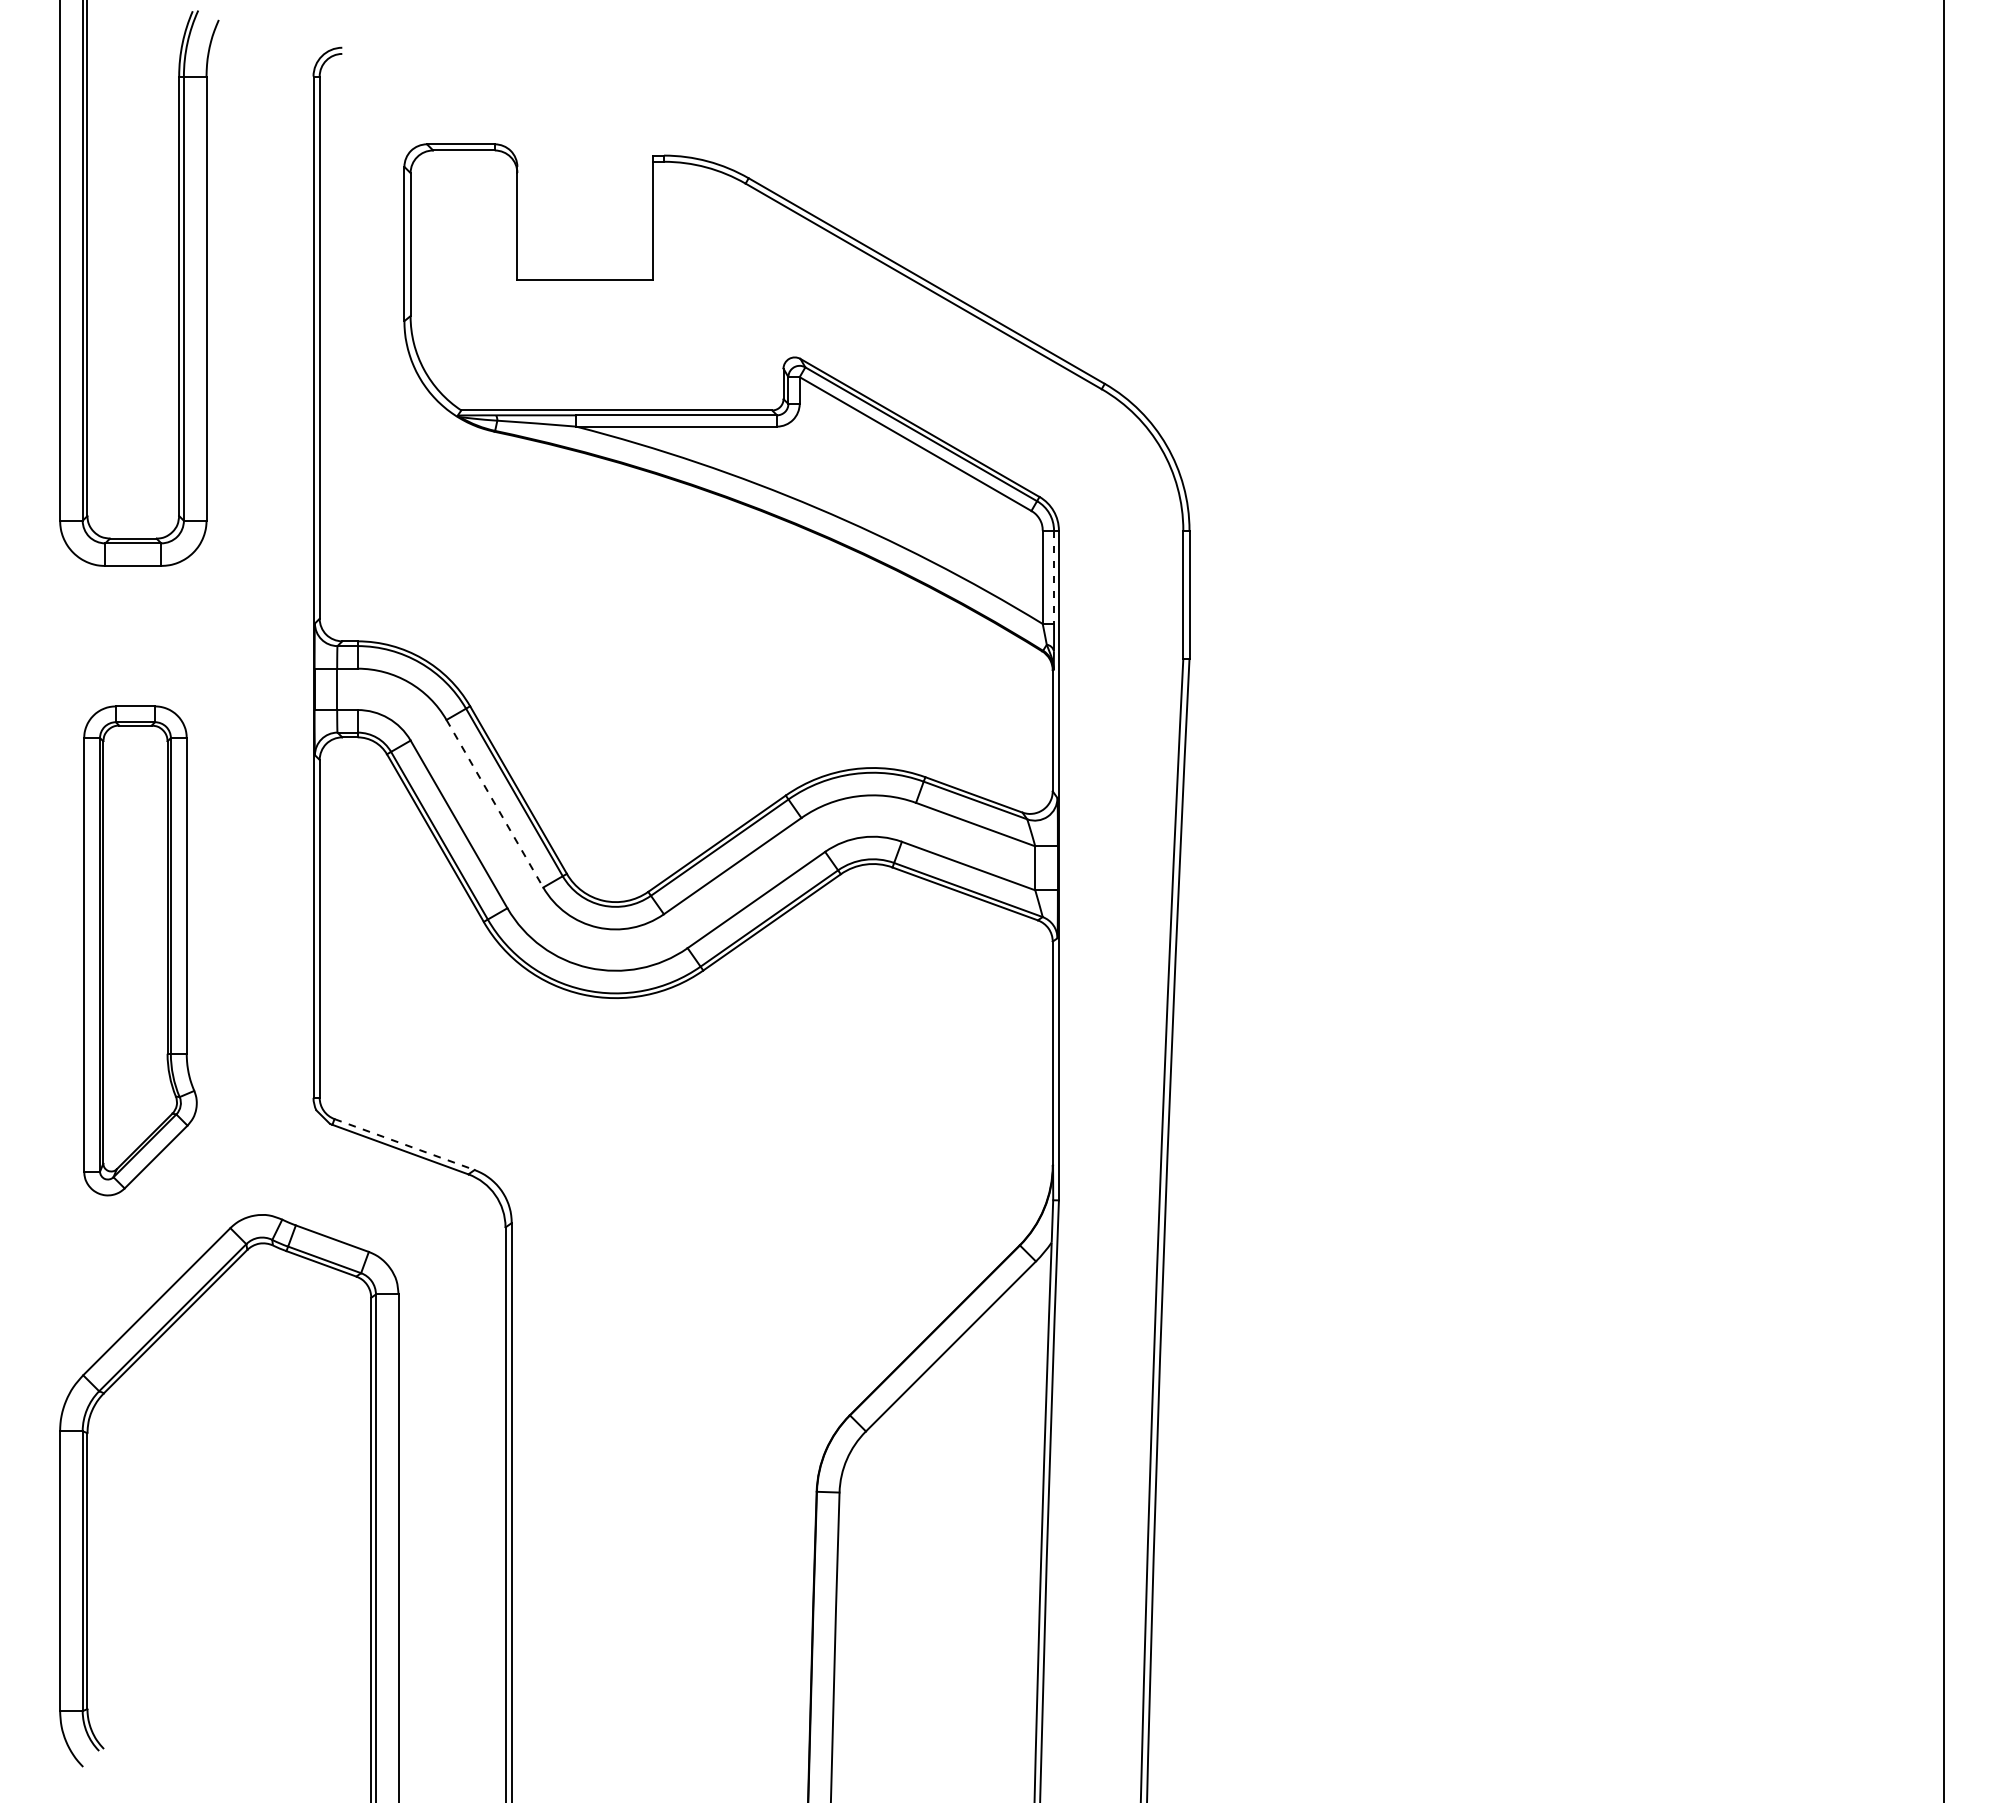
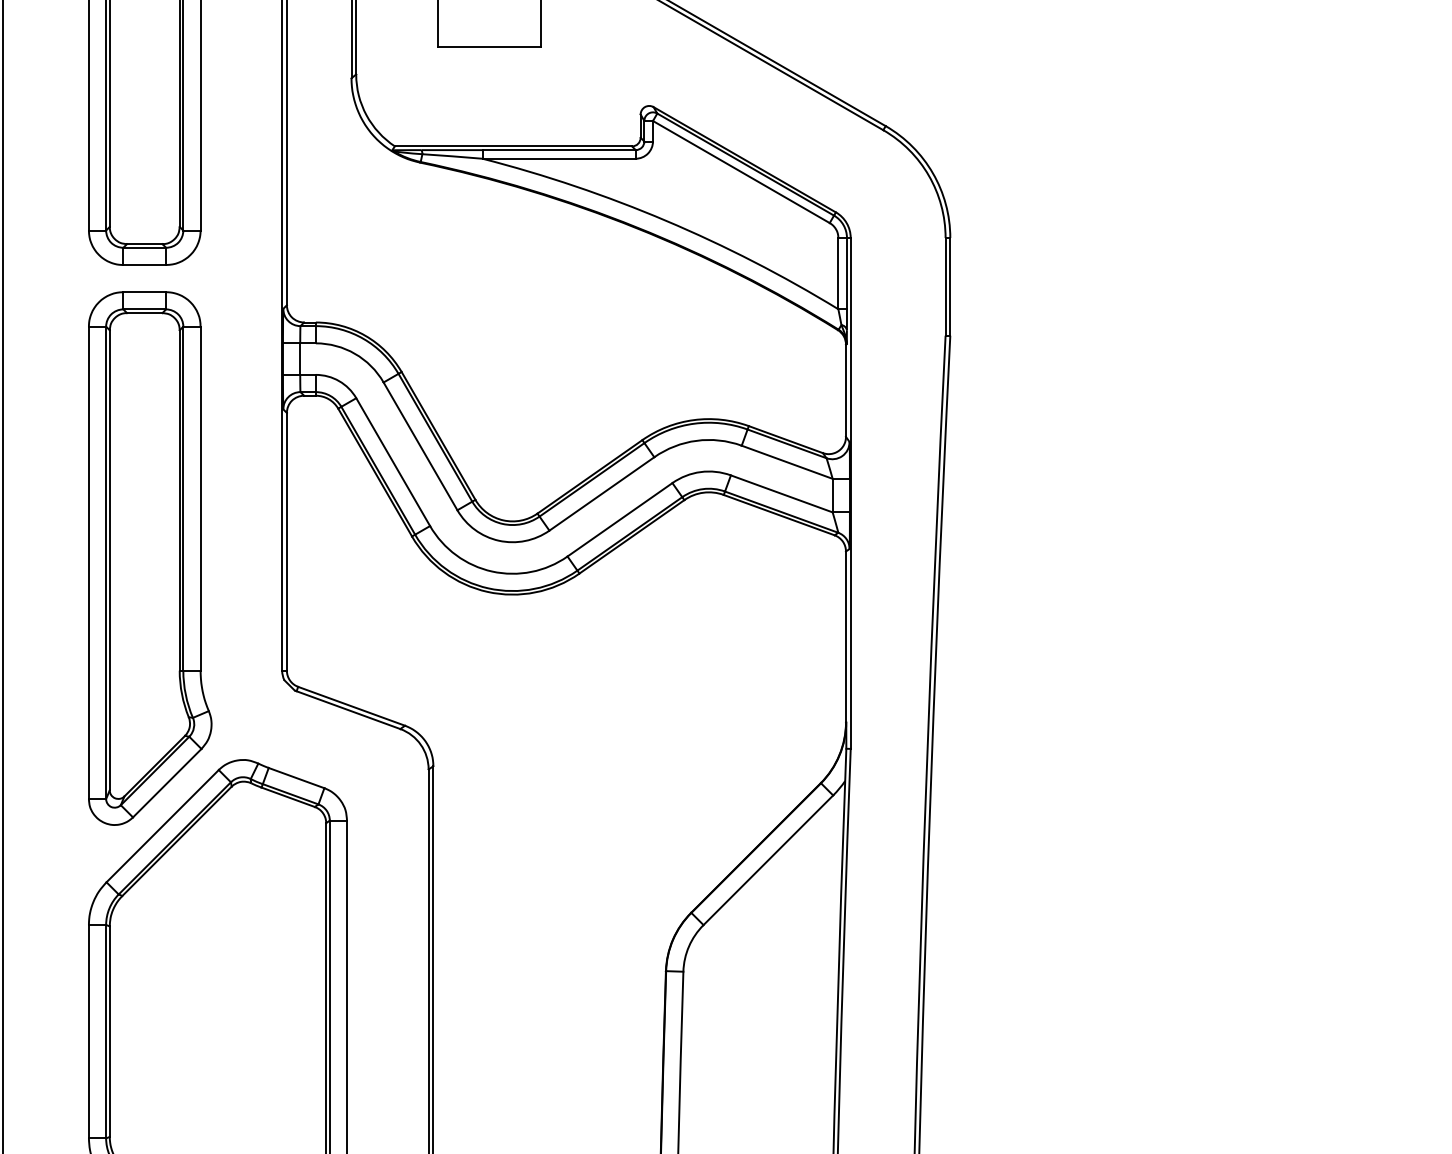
line: (1054, 577) -> (847, 273), dashed -> solid
line: (494, 803) -> (420, 446), dashed -> solid
part: (140, 950) -> (150, 558), size x1.43
line: (404, 1144) -> (351, 706), dashed -> solid

